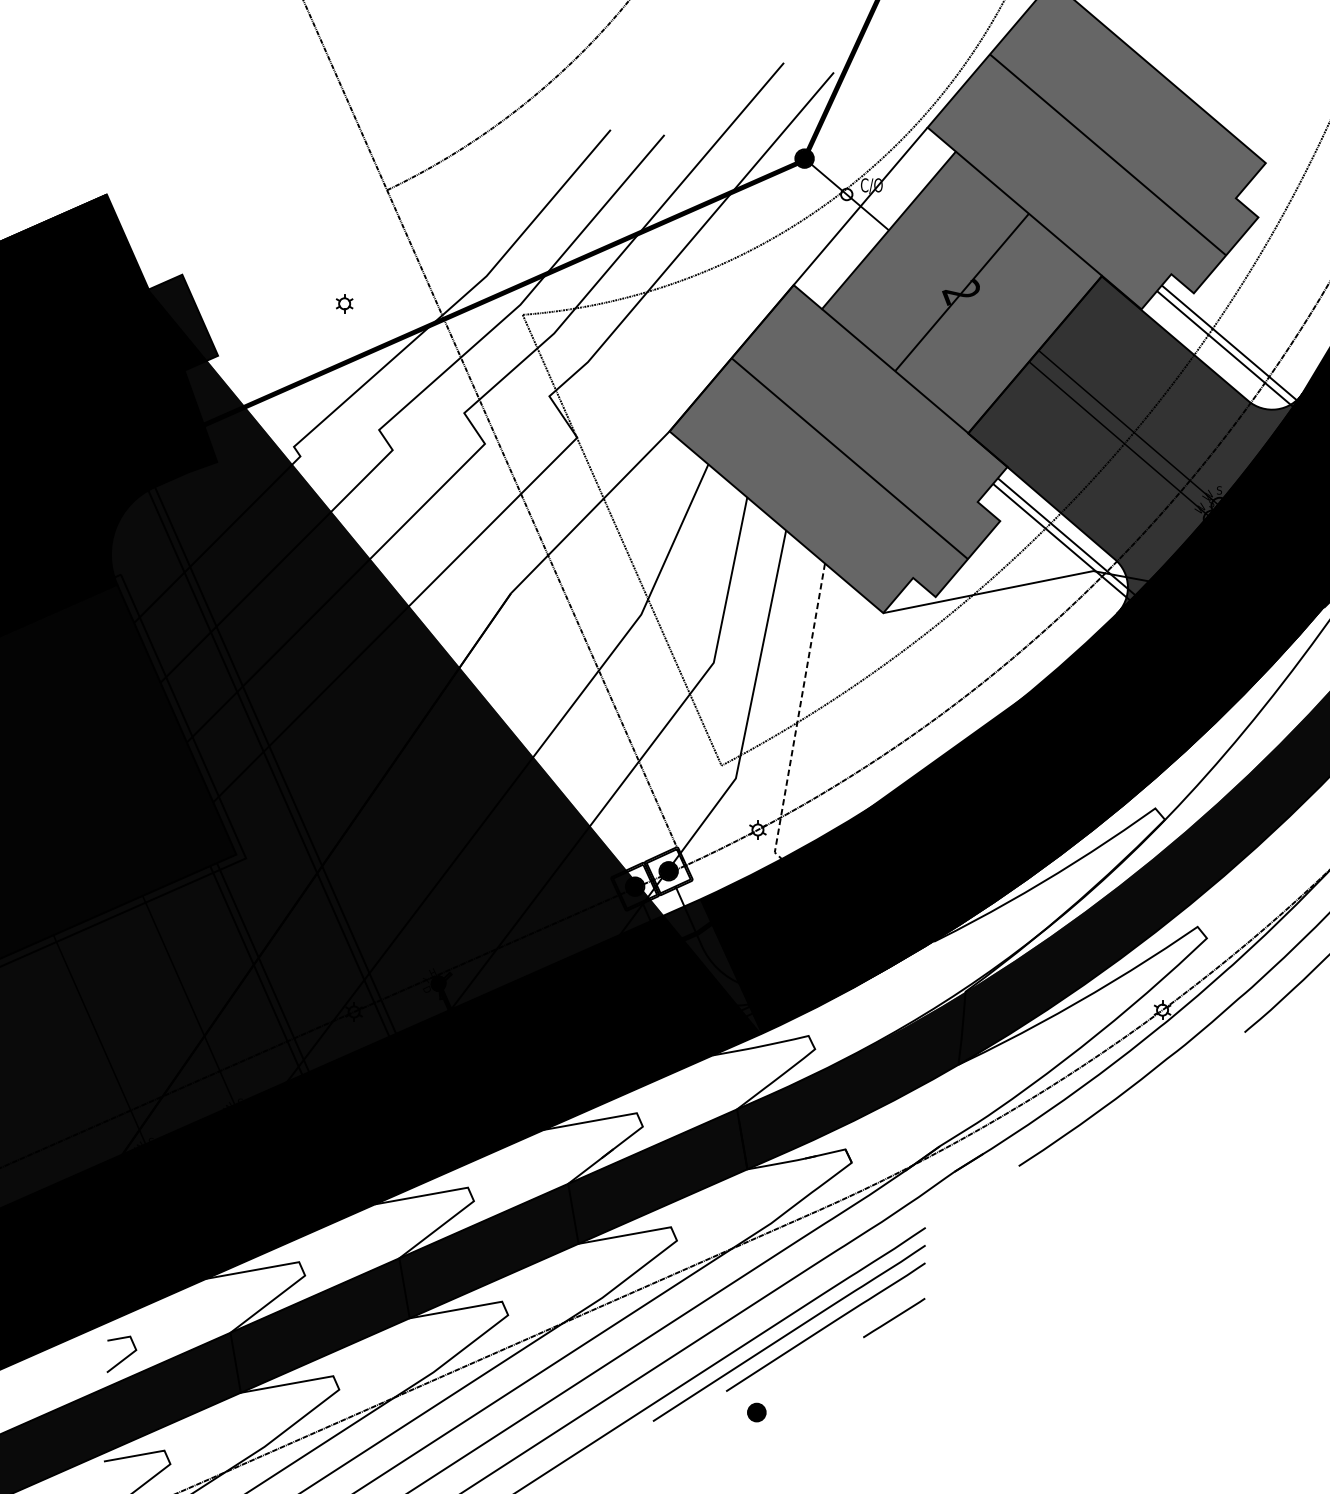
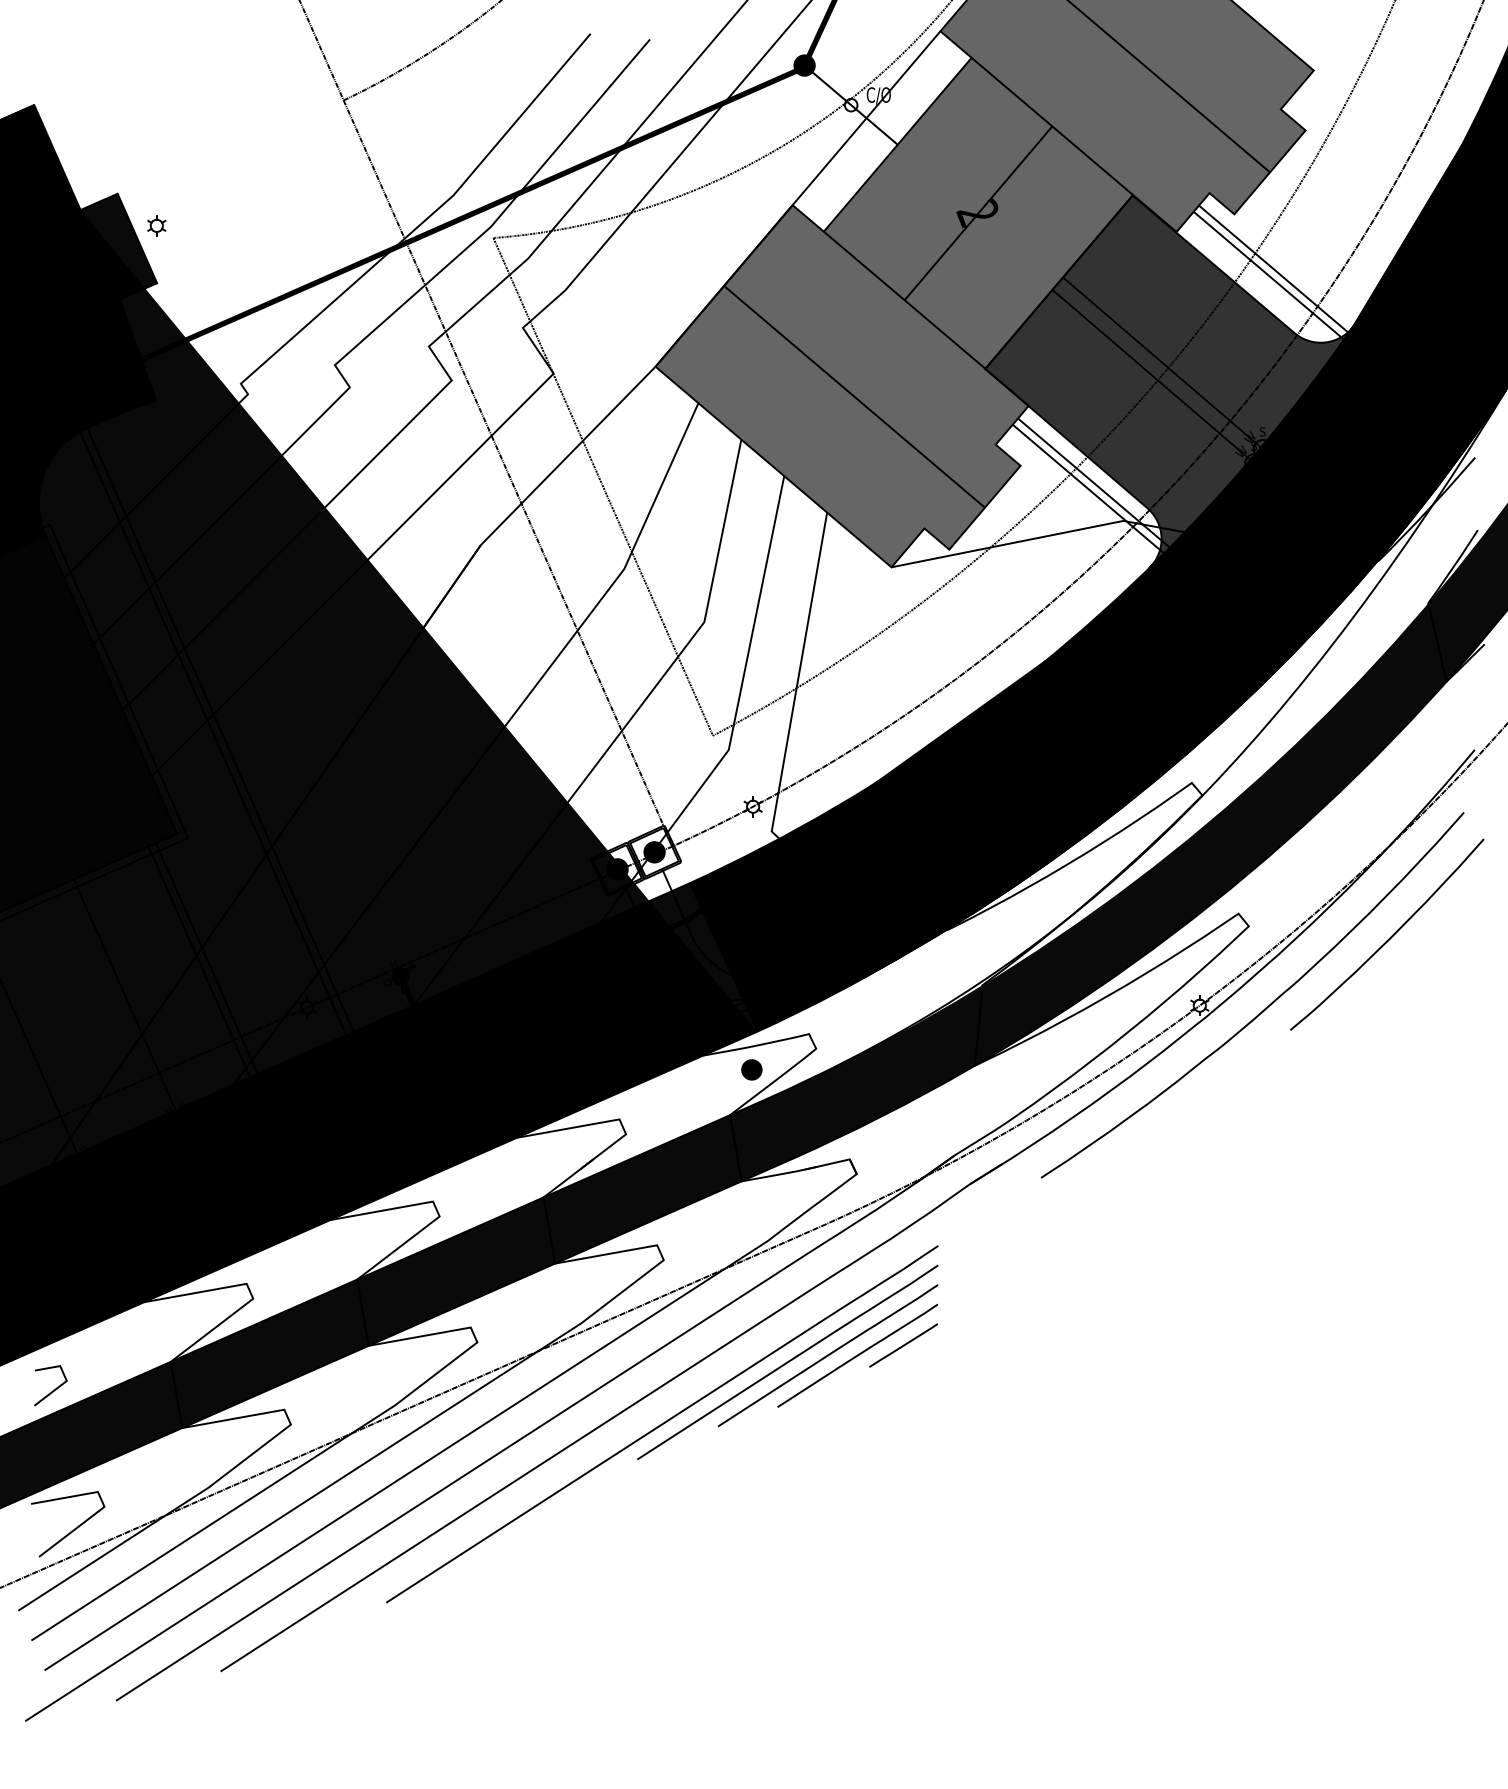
part: (344, 303) -> (156, 225), moved
line: (799, 712) -> (798, 677), dashed -> solid
line: (852, 1327) -> (857, 1355), added
part: (756, 1412) -> (751, 1069), moved

